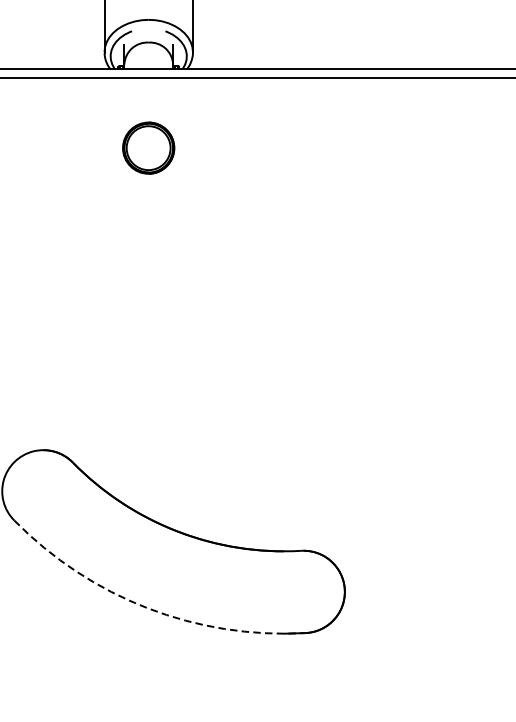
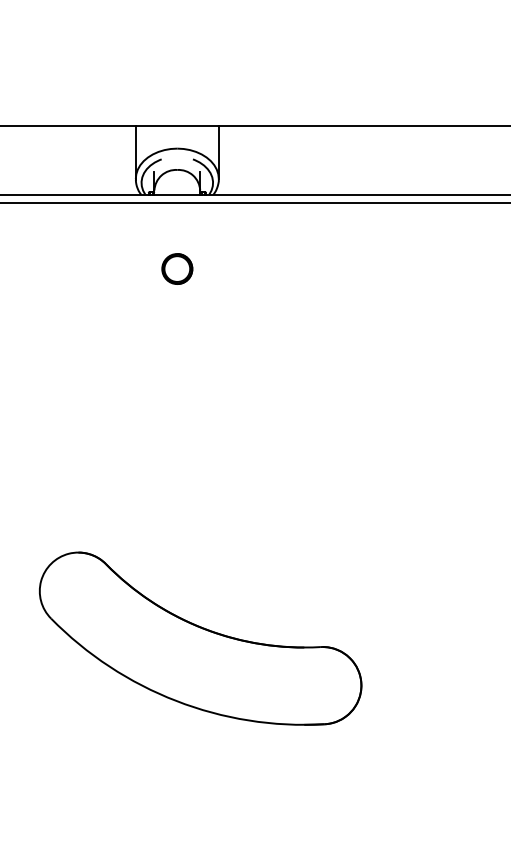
part: (148, 147) -> (177, 268), size x0.62
arc: (147, 607) -> (176, 700), dashed -> solid

